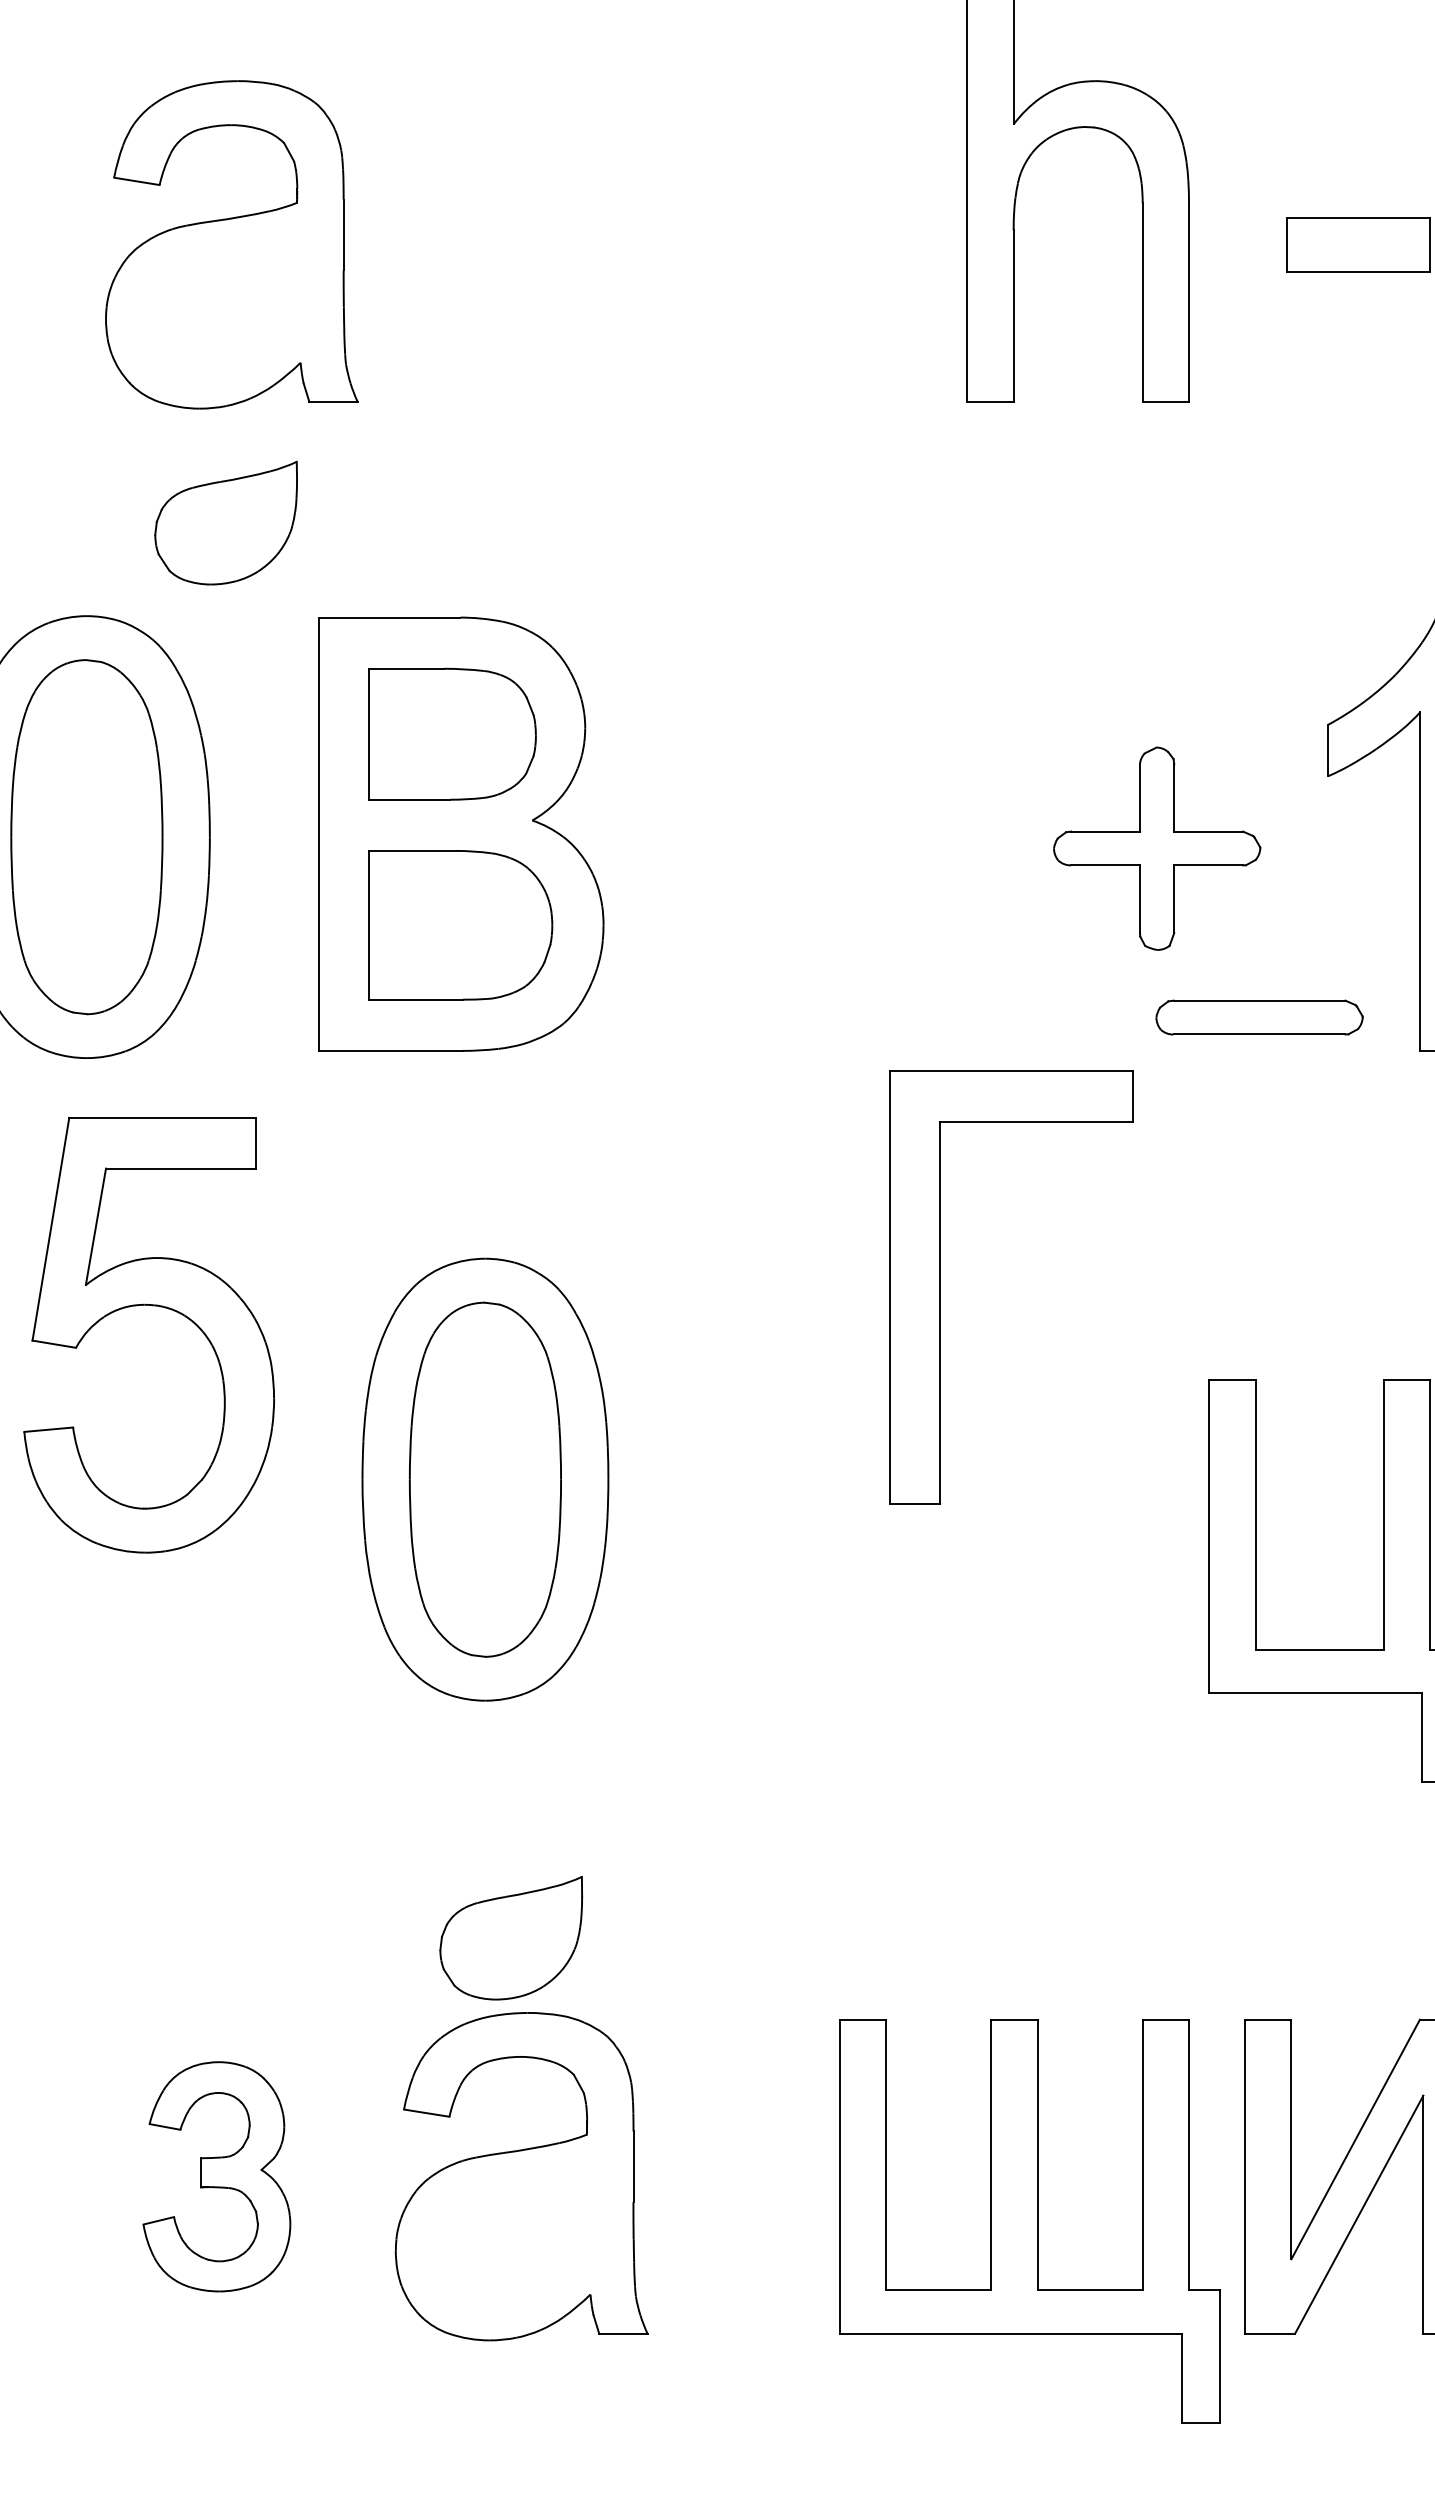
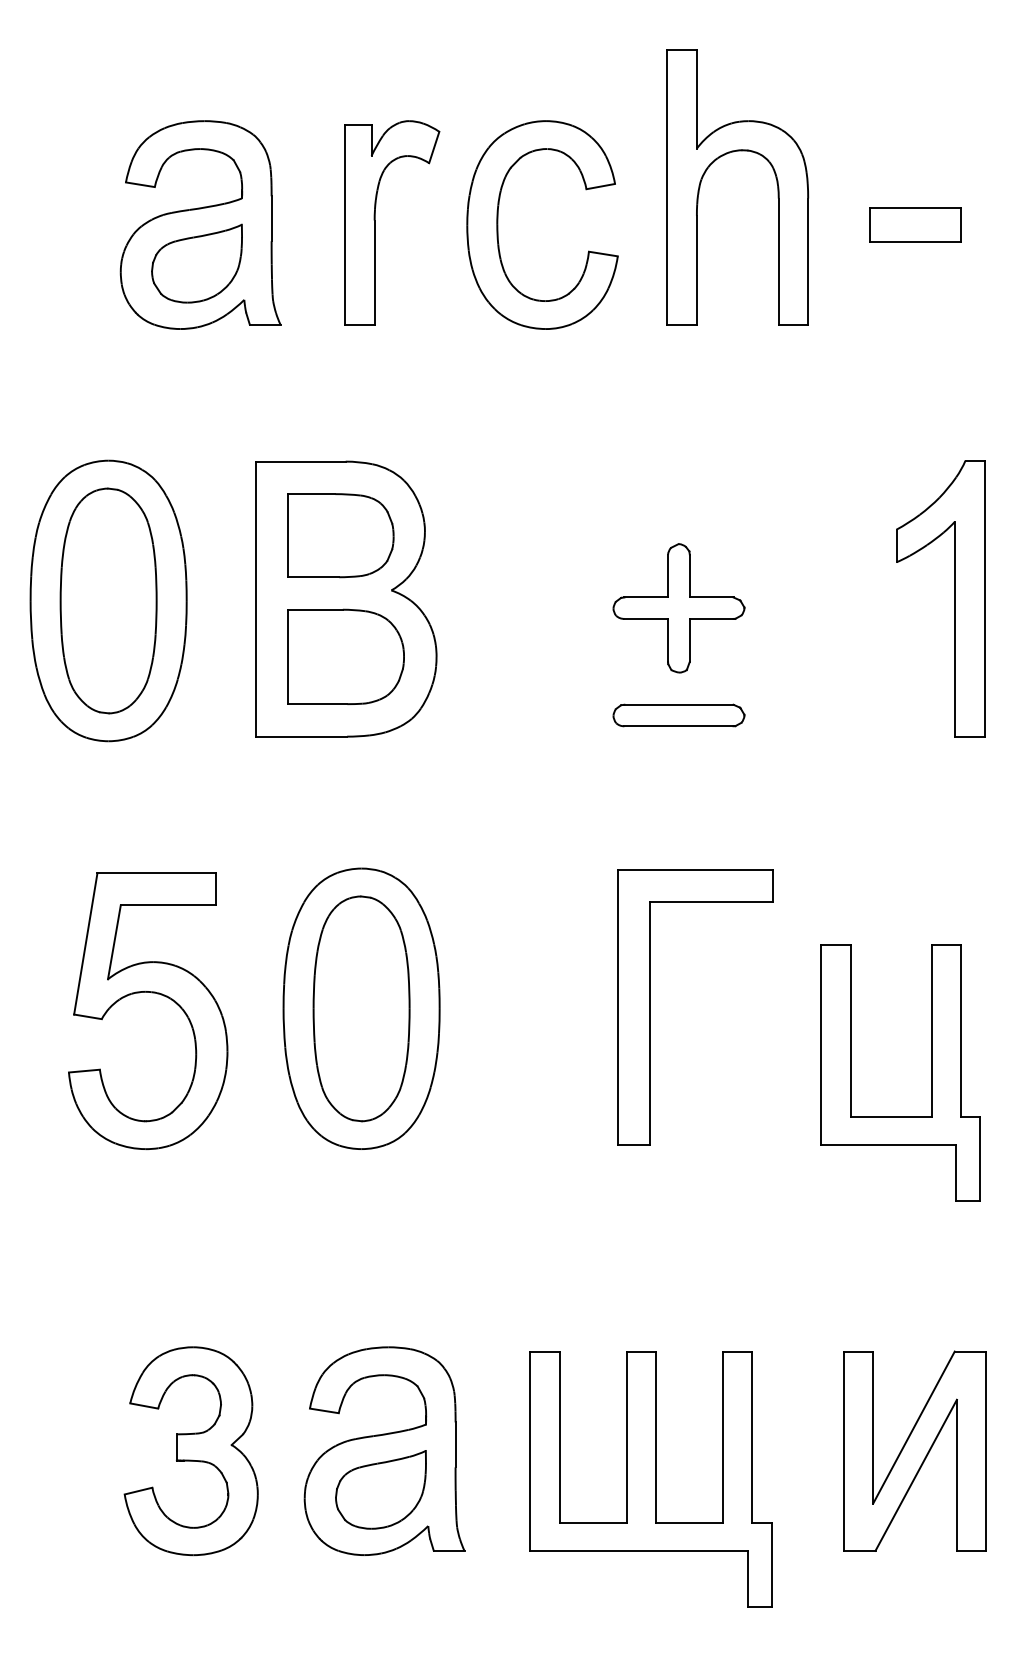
part: (507, 240) -> (375, 222), added
part: (701, 243) -> (498, 224), added
part: (225, 522) -> (196, 263), moved
part: (1156, 848) -> (678, 608), moved
part: (1258, 1017) -> (678, 715), moved
part: (940, 1288) -> (650, 1007), moved
part: (154, 1307) -> (151, 993), moved
part: (510, 1937) -> (380, 1489), moved
part: (215, 2177) -> (190, 1451), size x1.43
part: (1028, 2221) -> (650, 1479), moved

